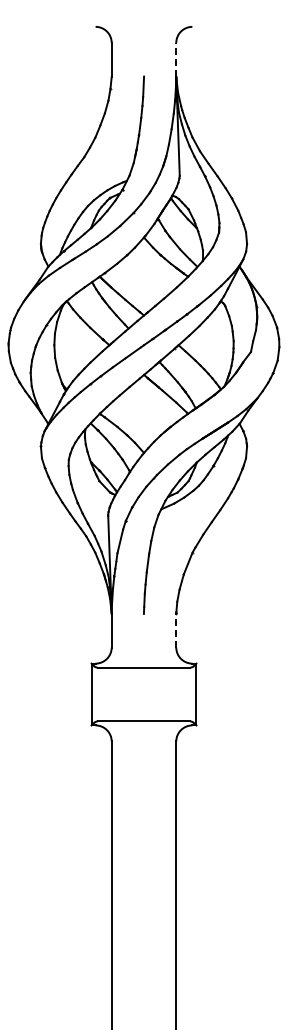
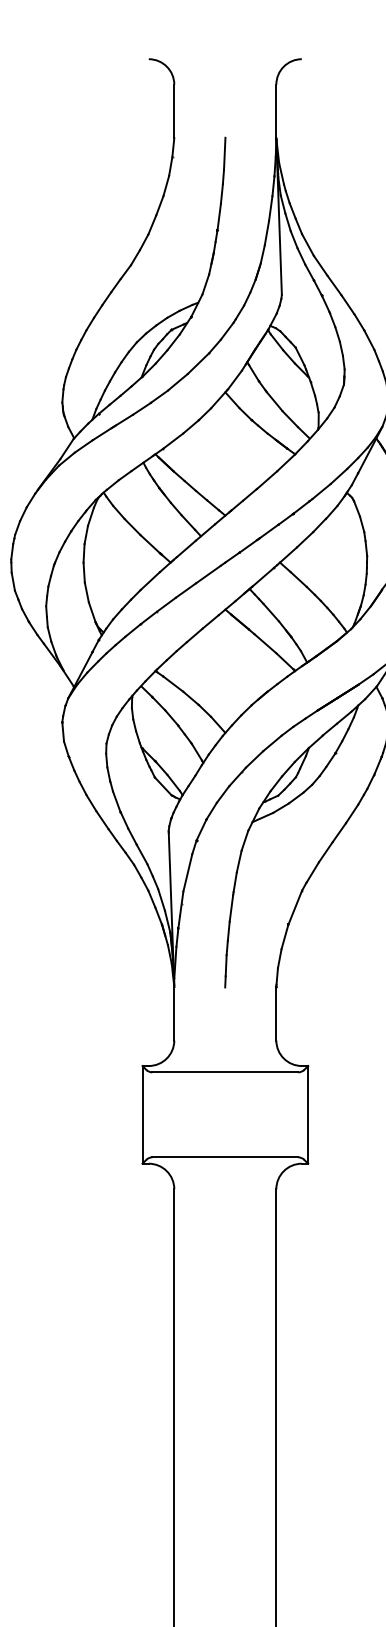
line: (176, 59) -> (276, 110), dashed -> solid
line: (176, 630) -> (276, 1013), dashed -> solid

